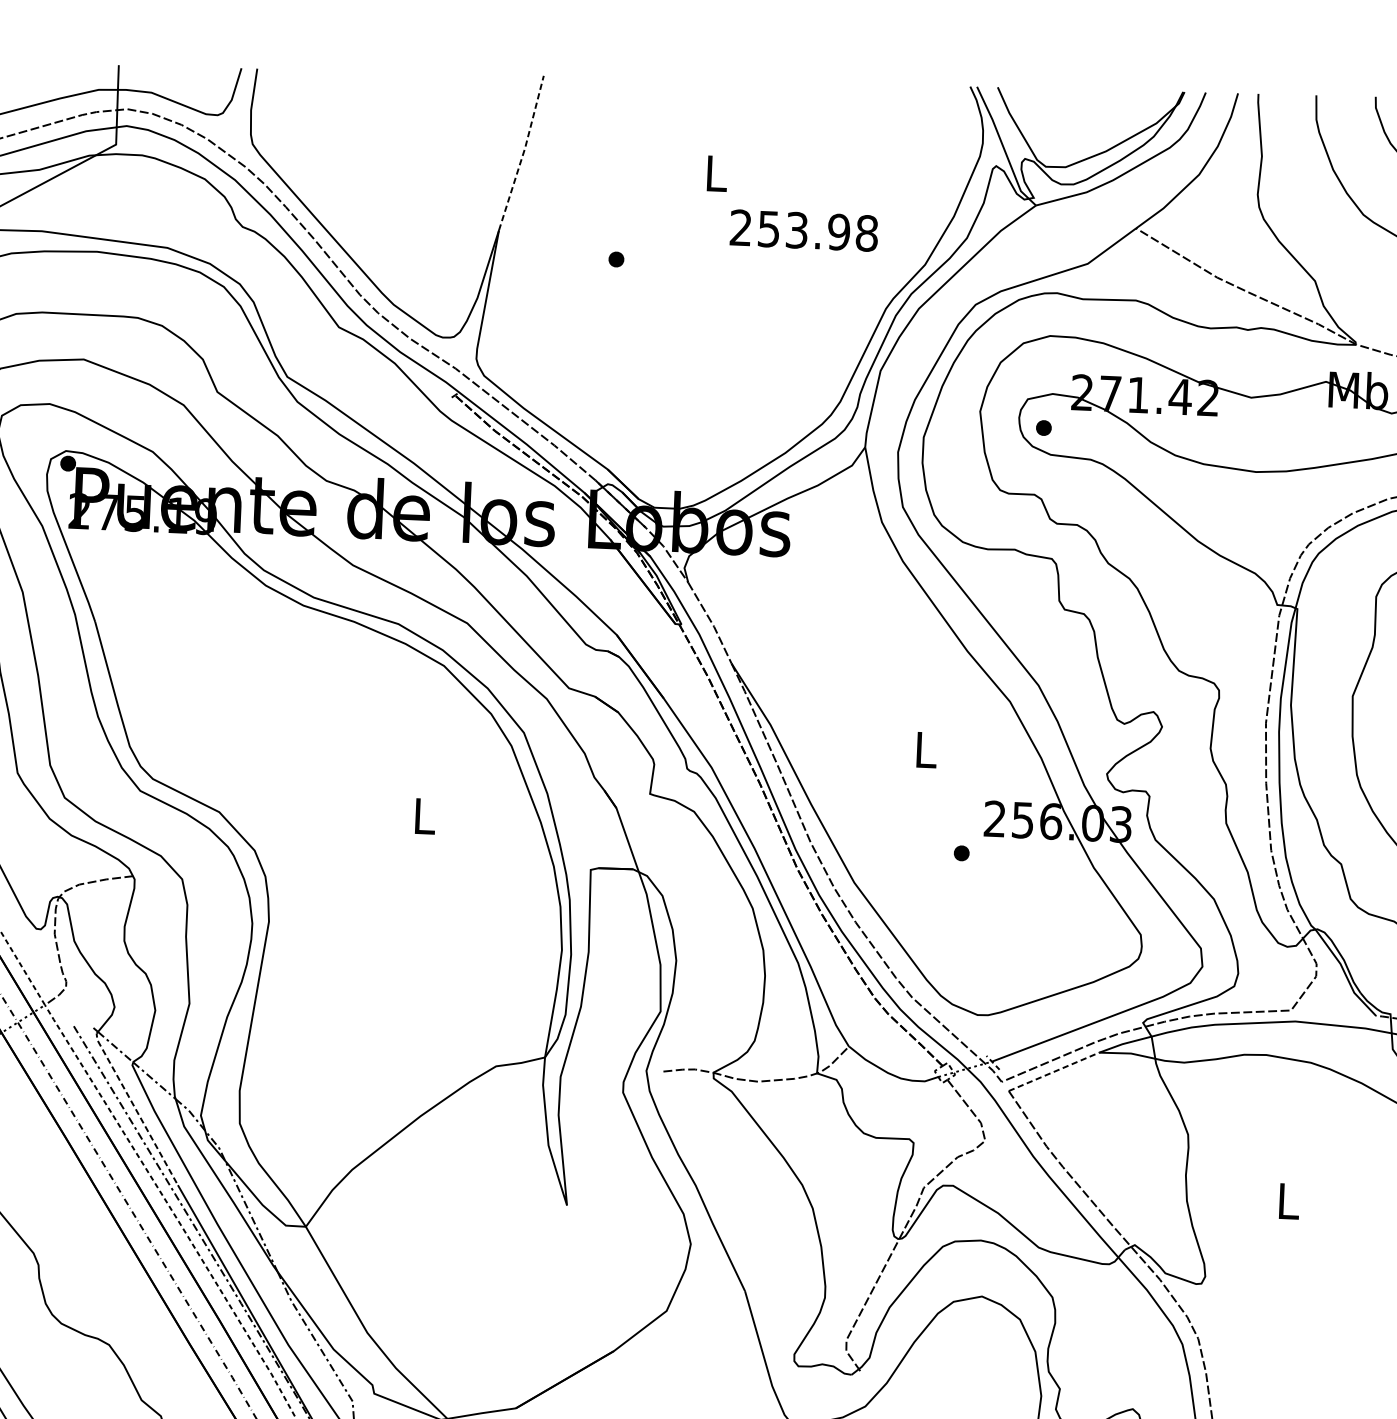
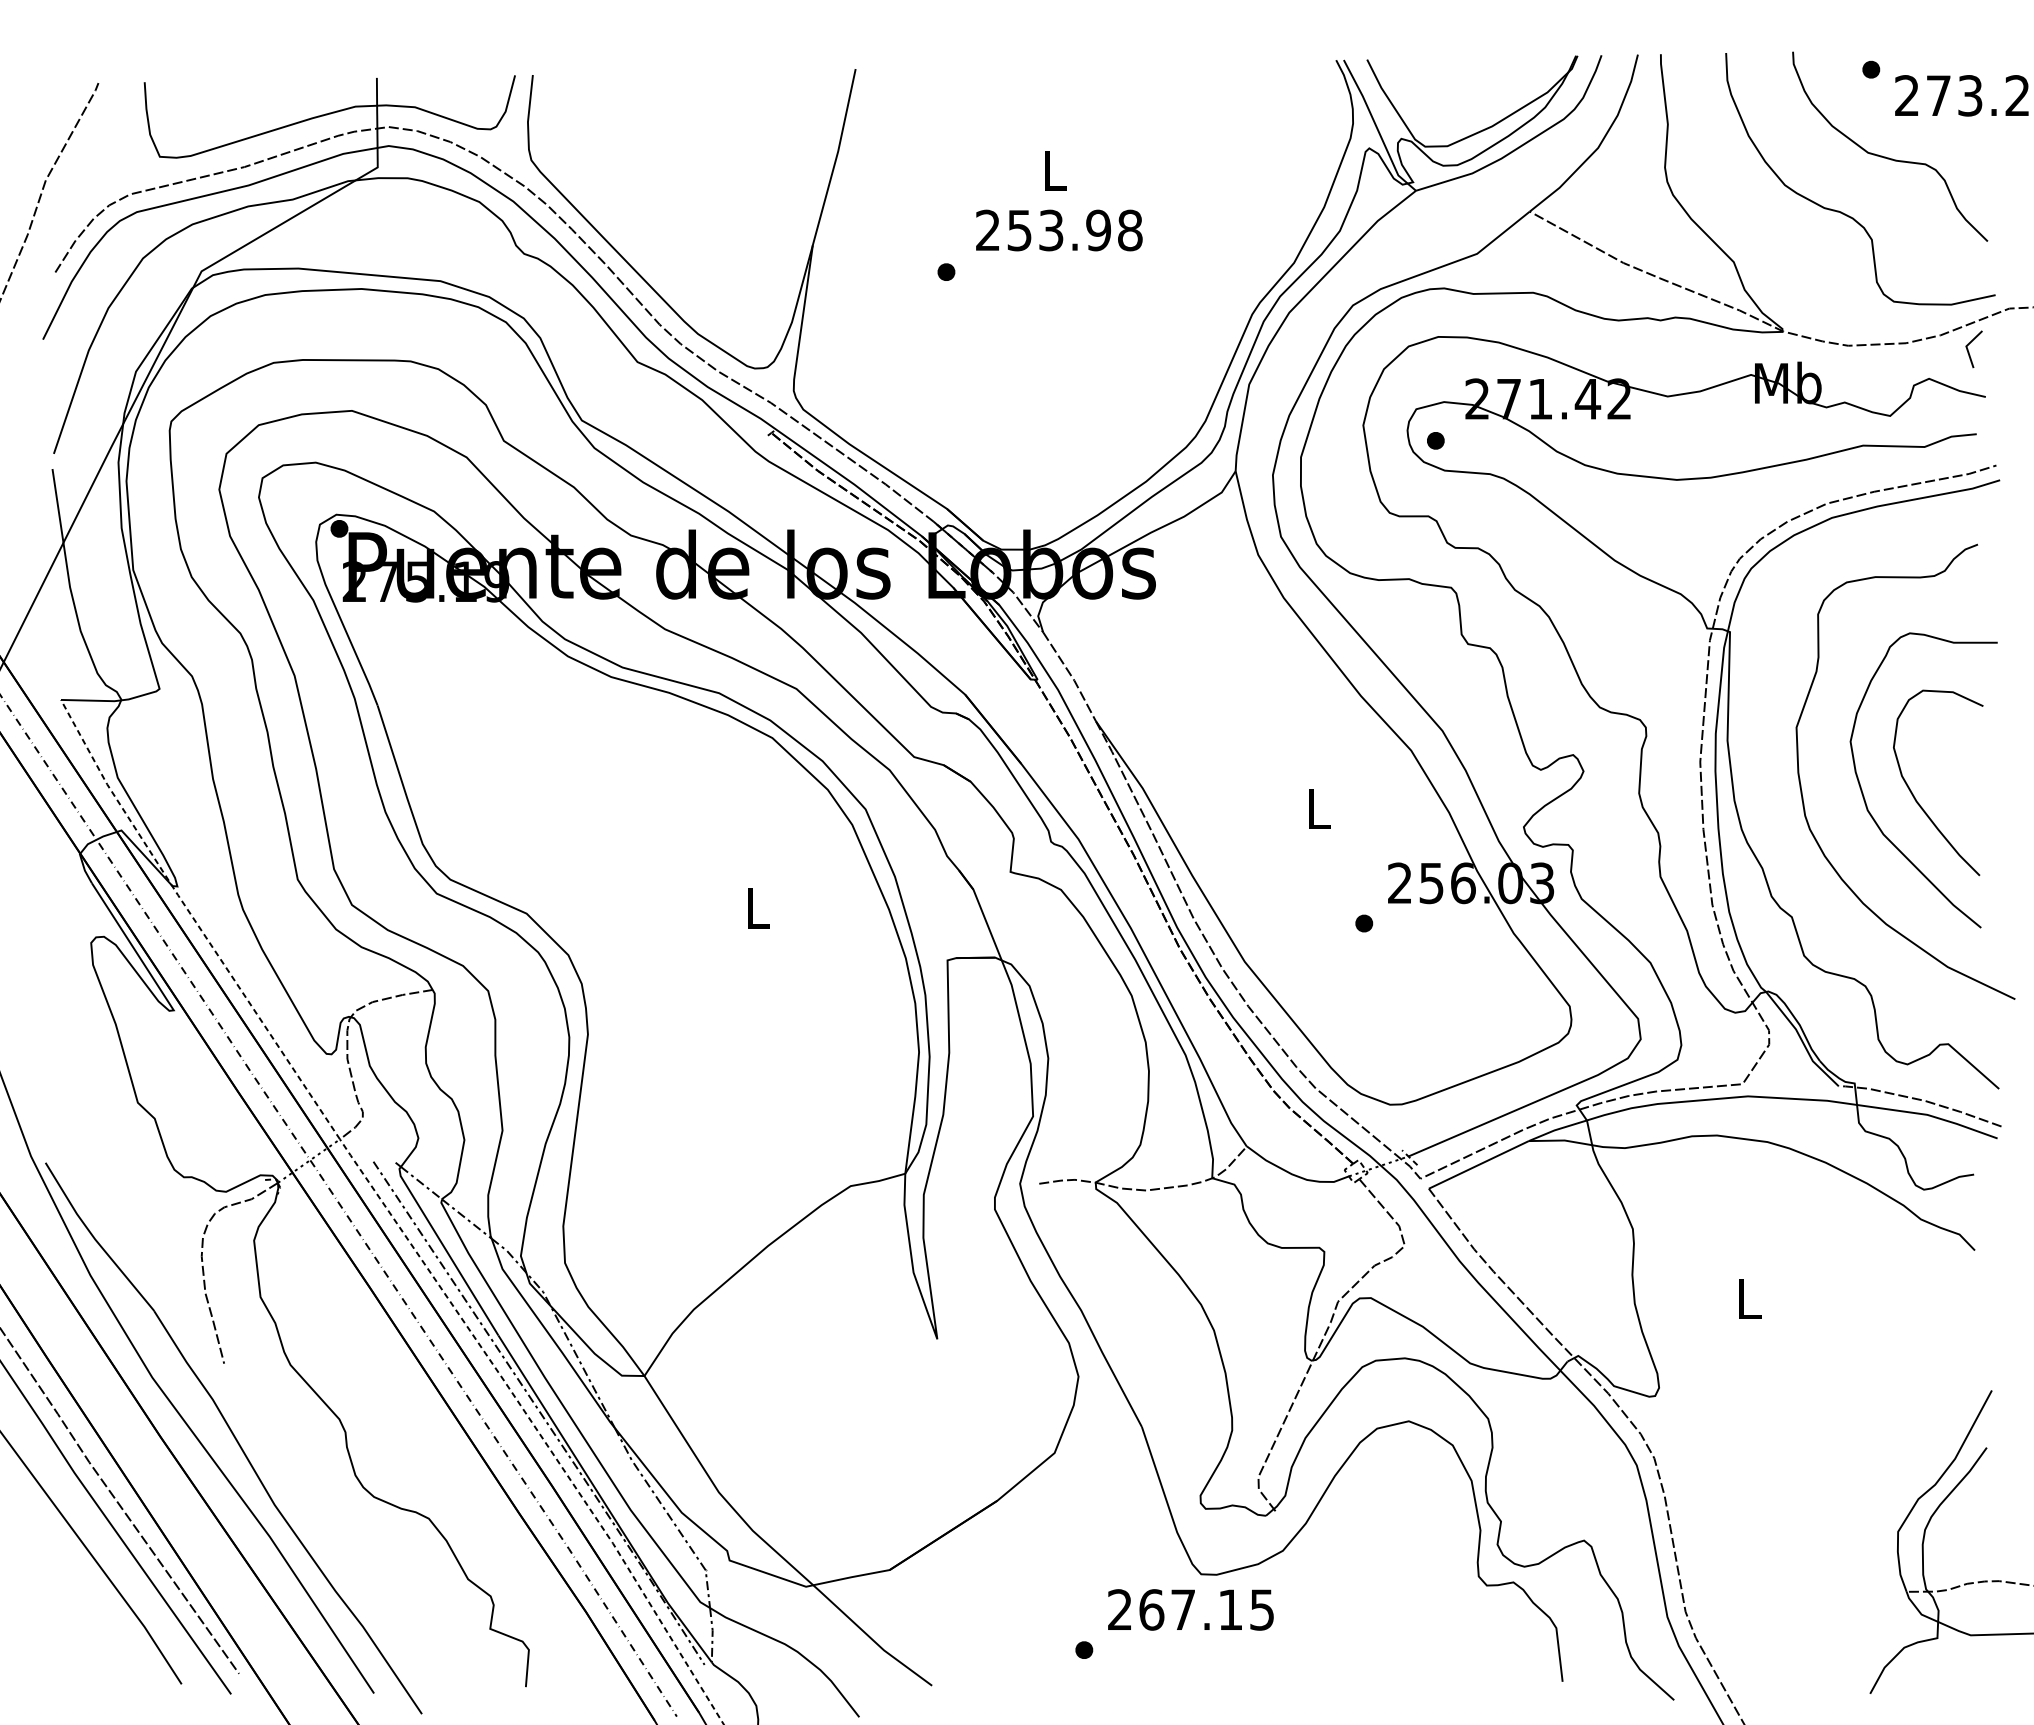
line: (523, 153) -> (836, 157), dashed -> solid
text: (804, 230) -> (1059, 230), moved
line: (1054, 1071) -> (1479, 1164), dashed -> solid
line: (135, 1107) -> (446, 1250), dashed -> solid

